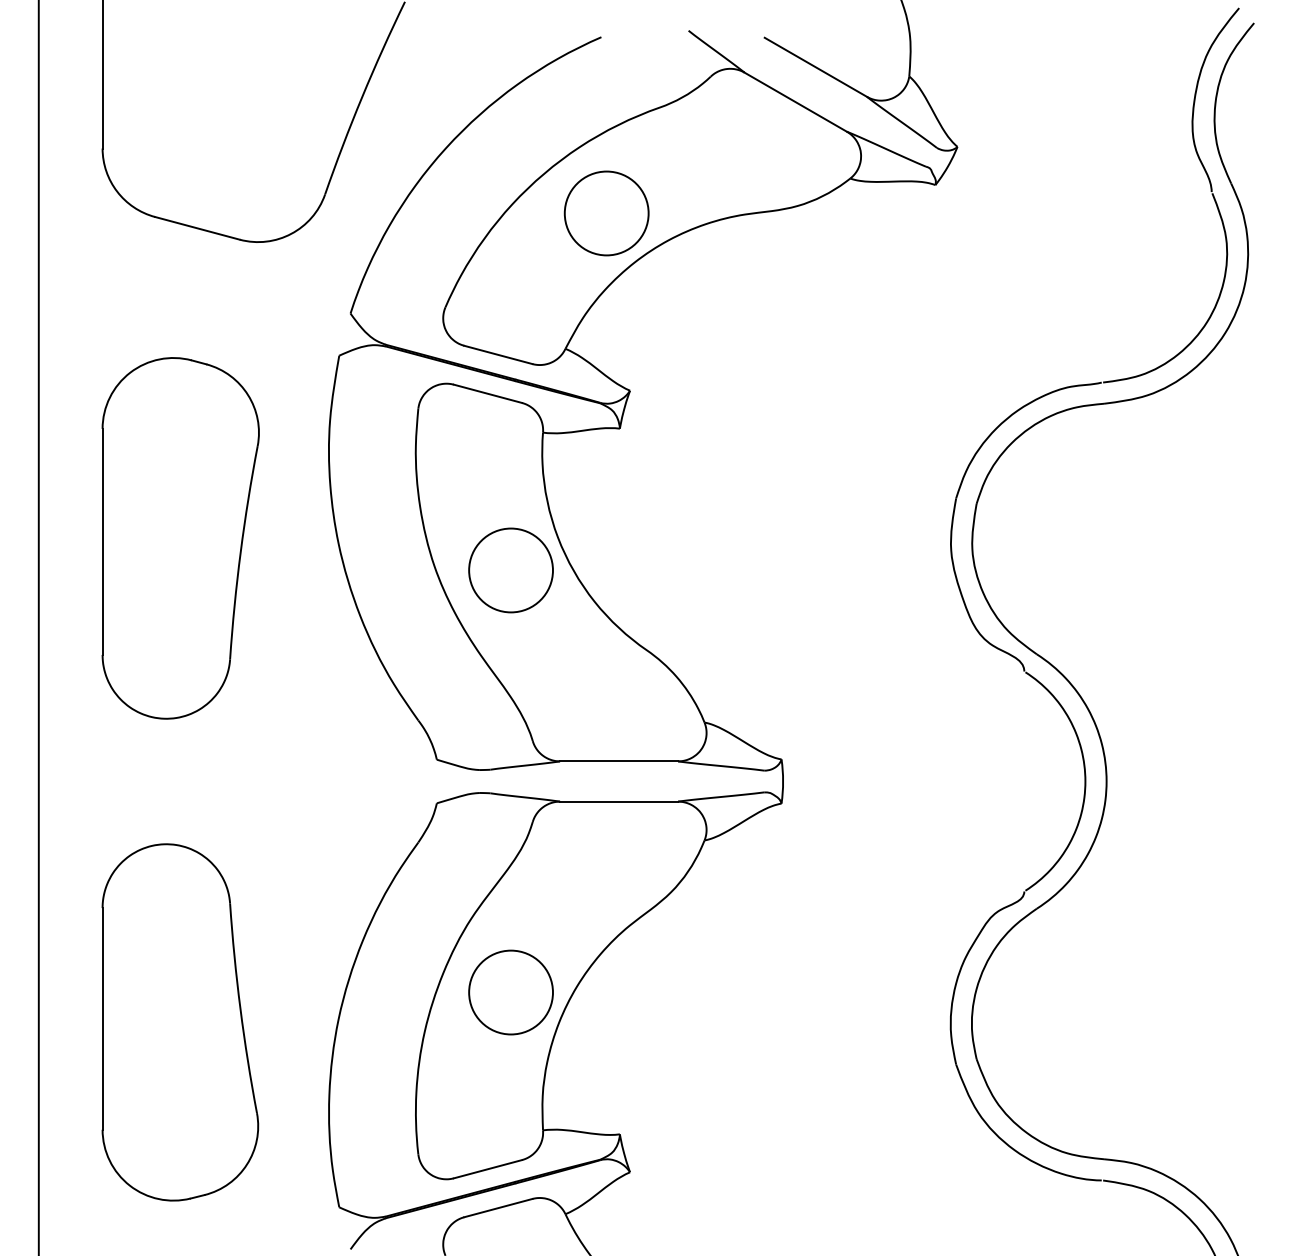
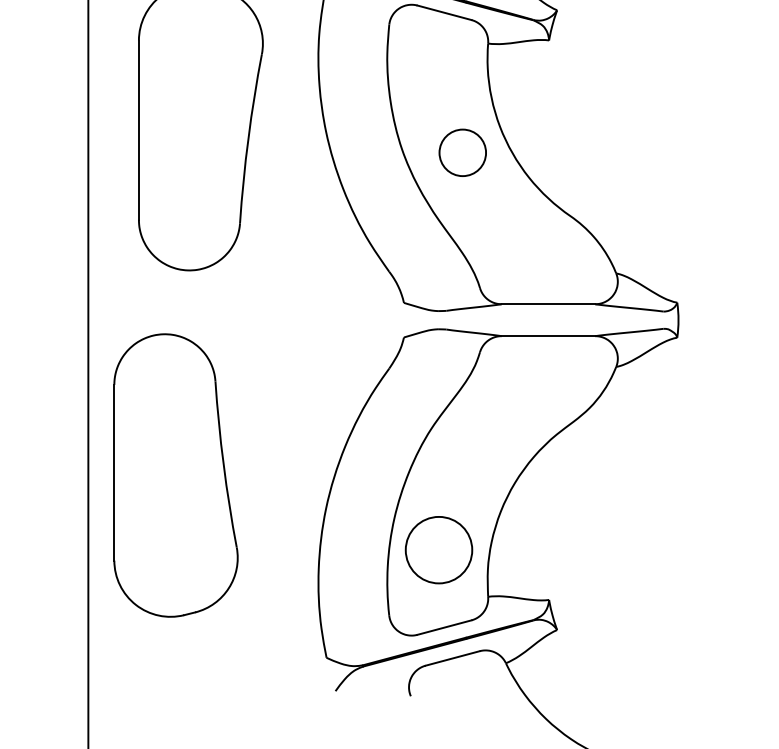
circle: (510, 570) -> (462, 152), size x0.7
circle: (510, 992) -> (438, 550), moved
part: (180, 1022) -> (176, 475), moved

